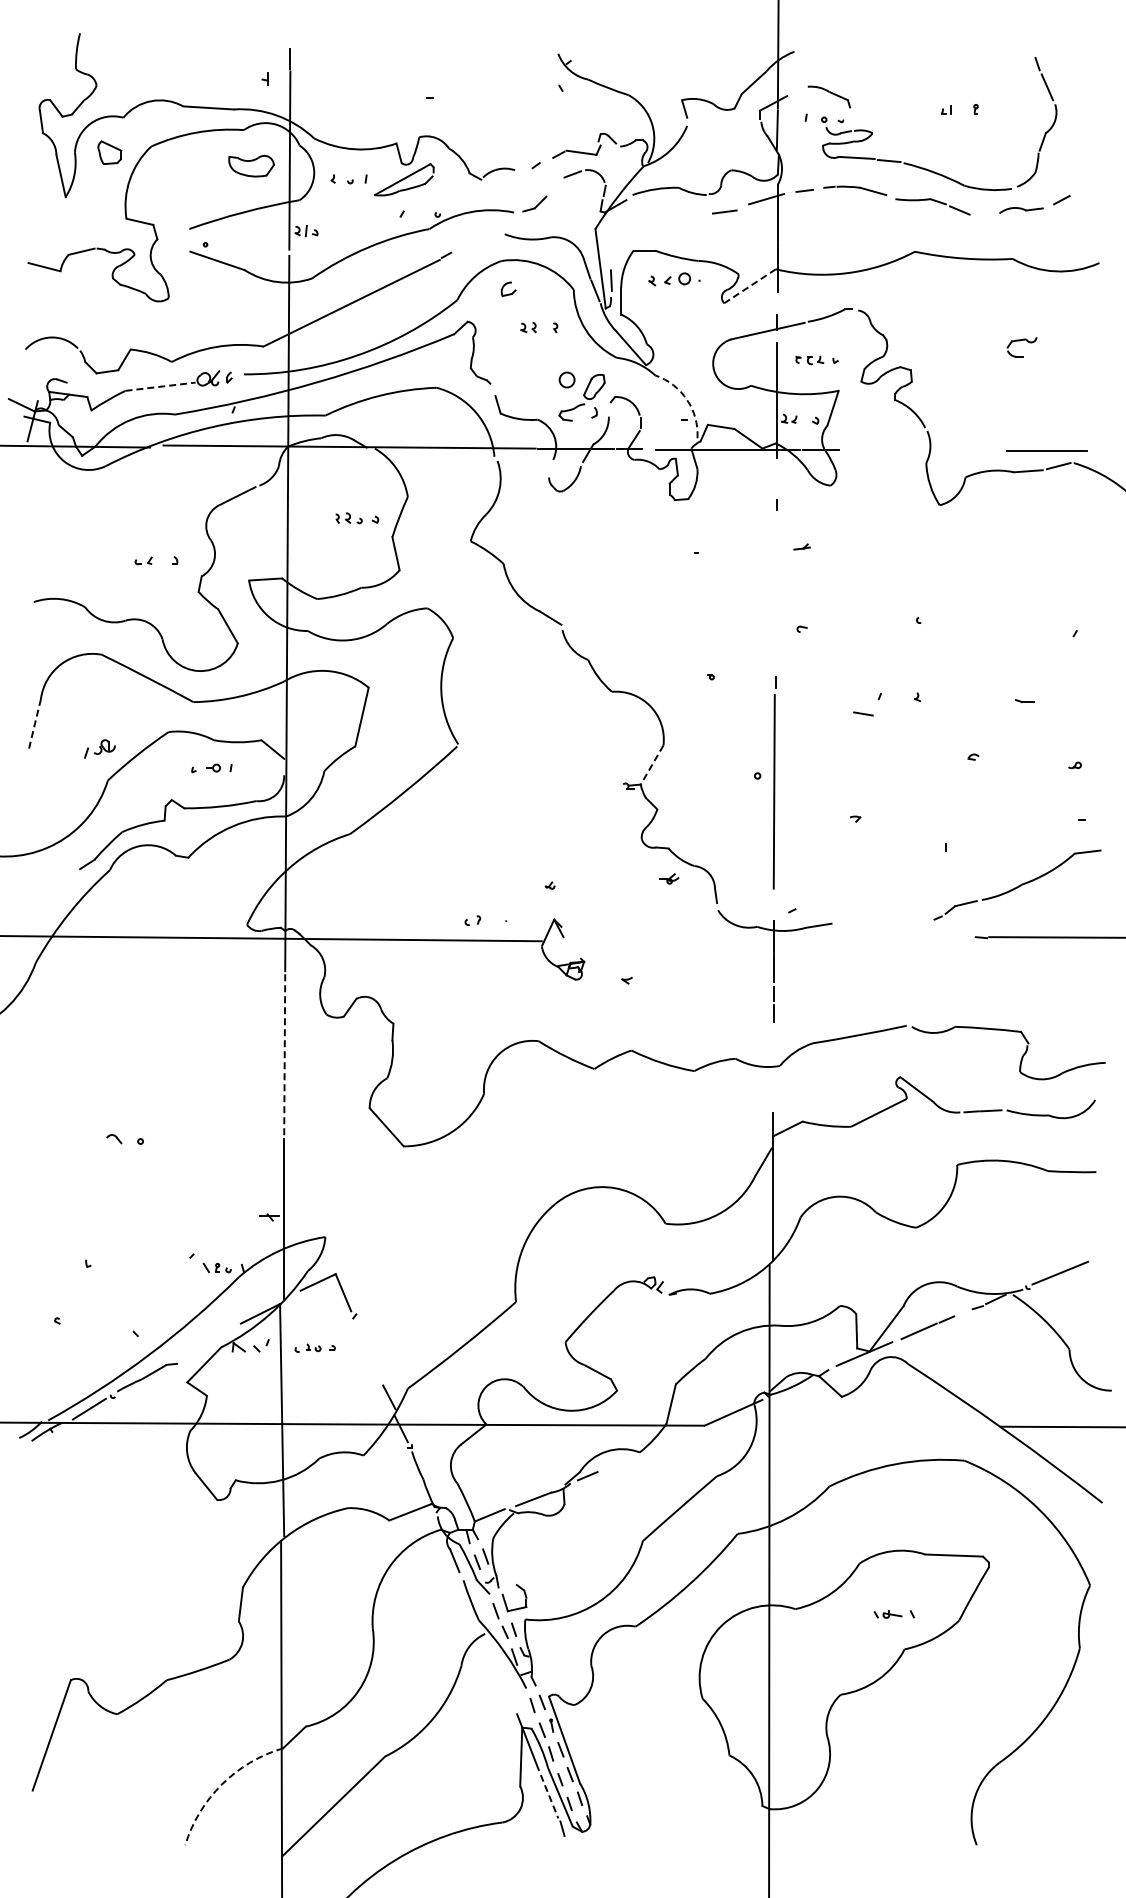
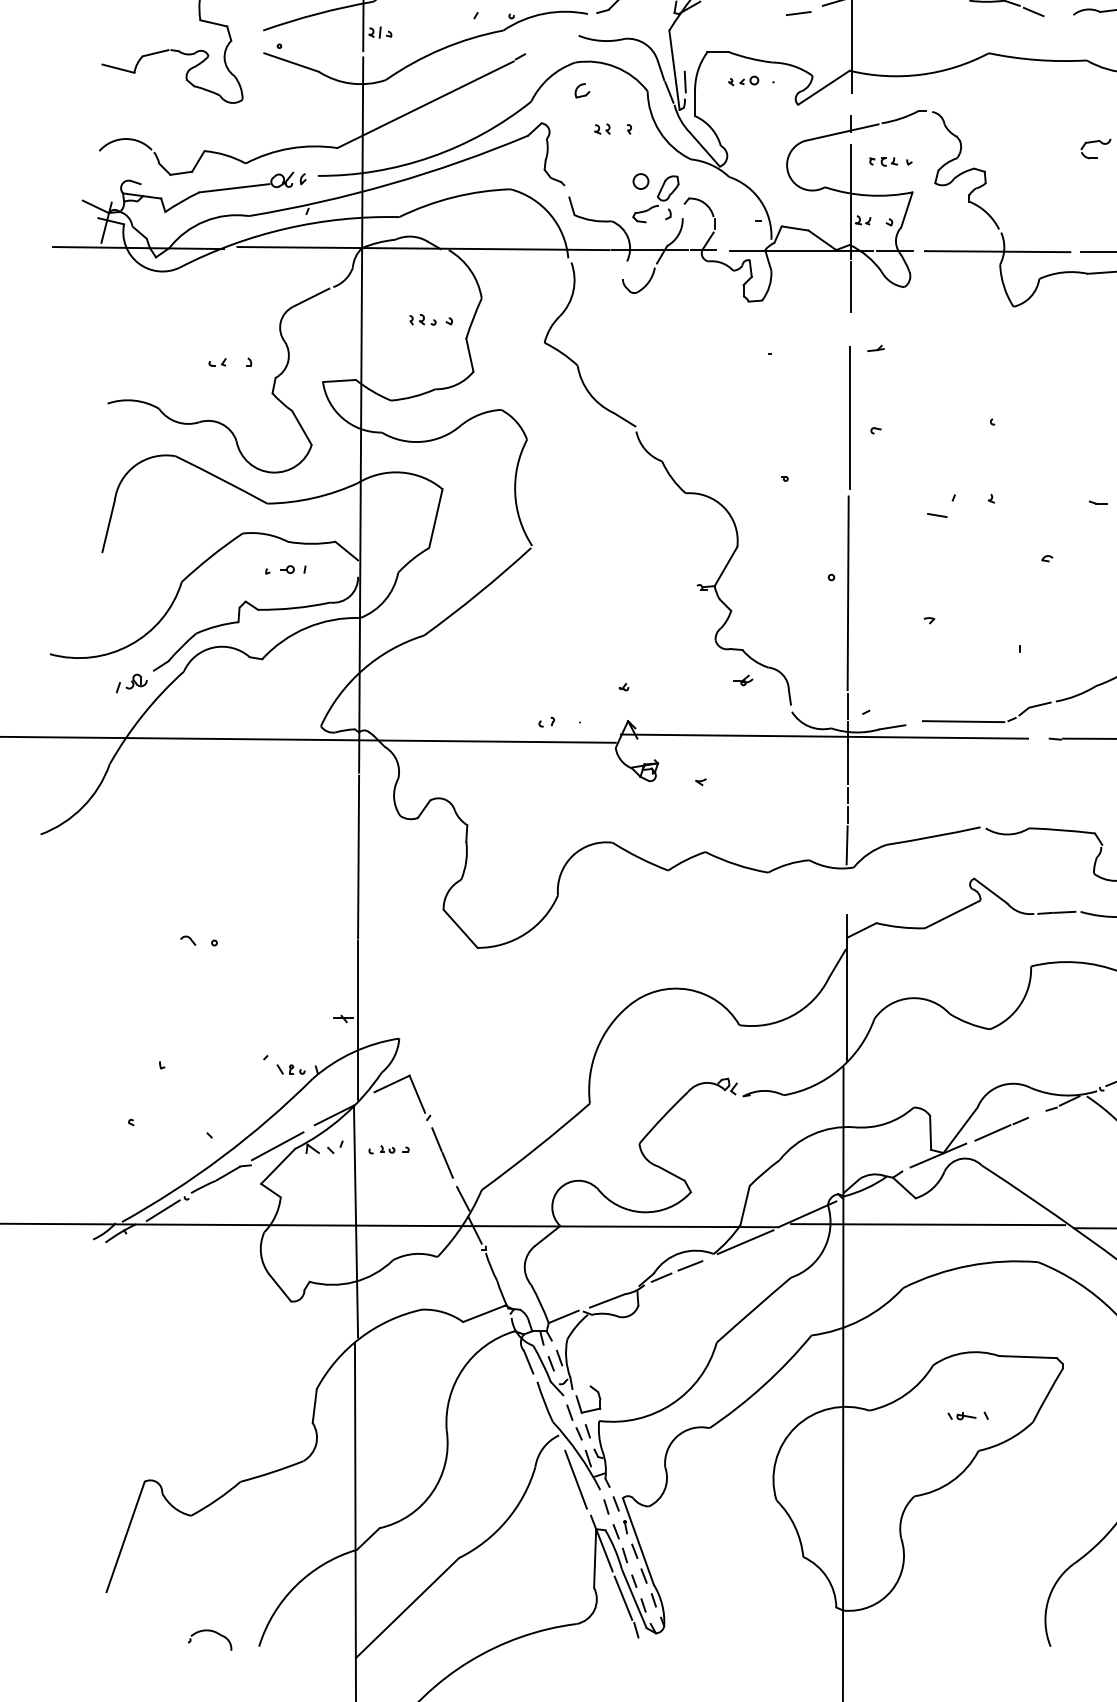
part: (669, 279) -> (743, 81), size x0.71
line: (750, 286) -> (824, 88), dashed -> solid
line: (161, 386) -> (235, 188), dashed -> solid
arc: (686, 399) -> (760, 201), dashed -> solid
line: (923, 449) -> (997, 251), added
line: (776, 479) -> (850, 281), added
line: (775, 610) -> (849, 412), added
line: (34, 725) -> (108, 527), dashed -> solid
part: (99, 748) -> (131, 683), moved
line: (652, 765) -> (726, 567), dashed -> solid
line: (773, 904) -> (847, 706), added
line: (889, 919) -> (963, 721), added
line: (750, 935) -> (824, 737), added
line: (772, 1043) -> (846, 845), added
line: (284, 1056) -> (358, 858), dashed -> solid
line: (203, 1344) -> (277, 1146), added
line: (368, 1351) -> (442, 1153), added
line: (854, 1422) -> (928, 1224), added
line: (671, 1440) -> (745, 1242), added
line: (616, 1463) -> (690, 1265), added
line: (502, 1678) -> (576, 1480), added
arc: (222, 1784) -> (296, 1586), dashed -> solid
line: (549, 1797) -> (623, 1599), dashed -> solid
part: (136, 1830) -> (210, 1632), added

